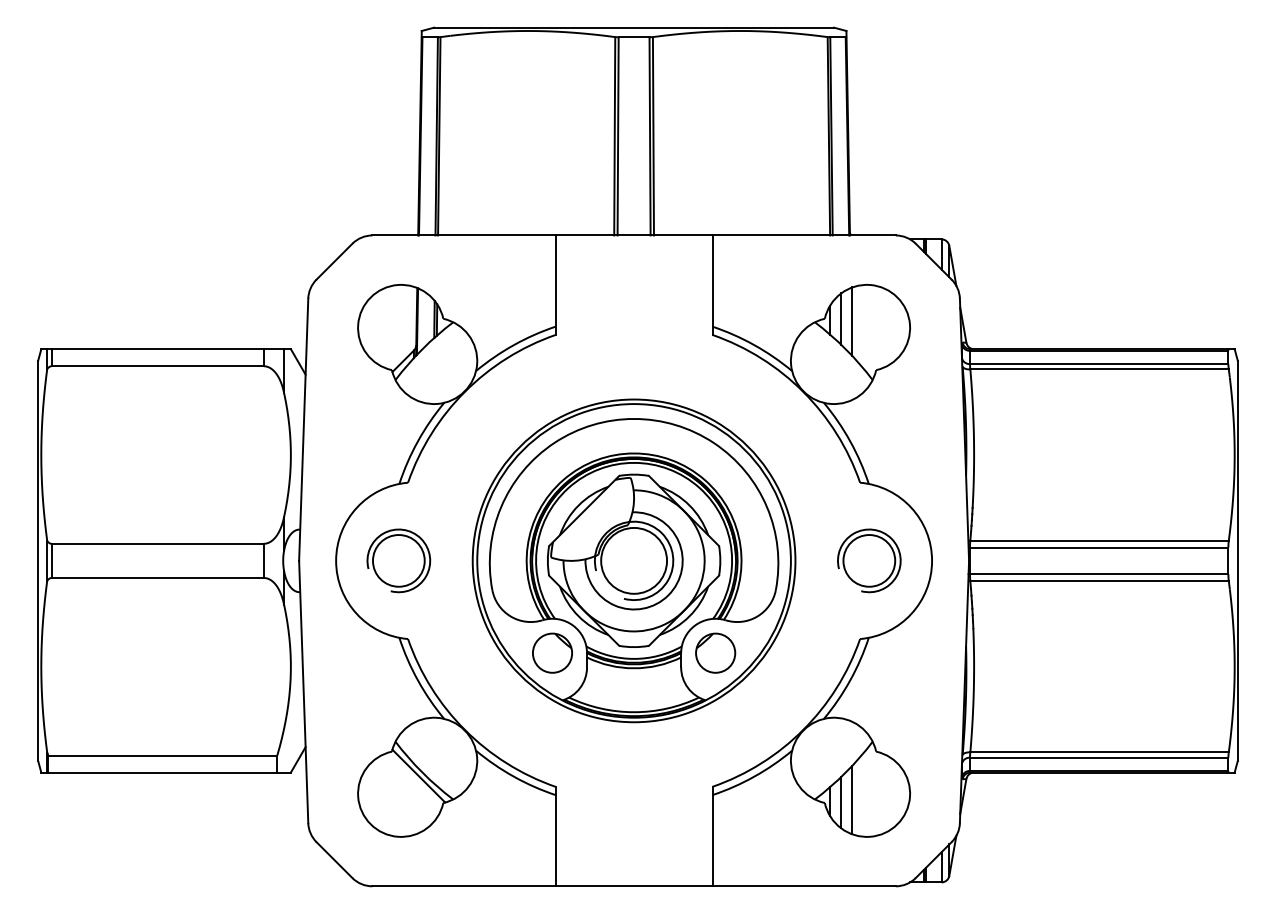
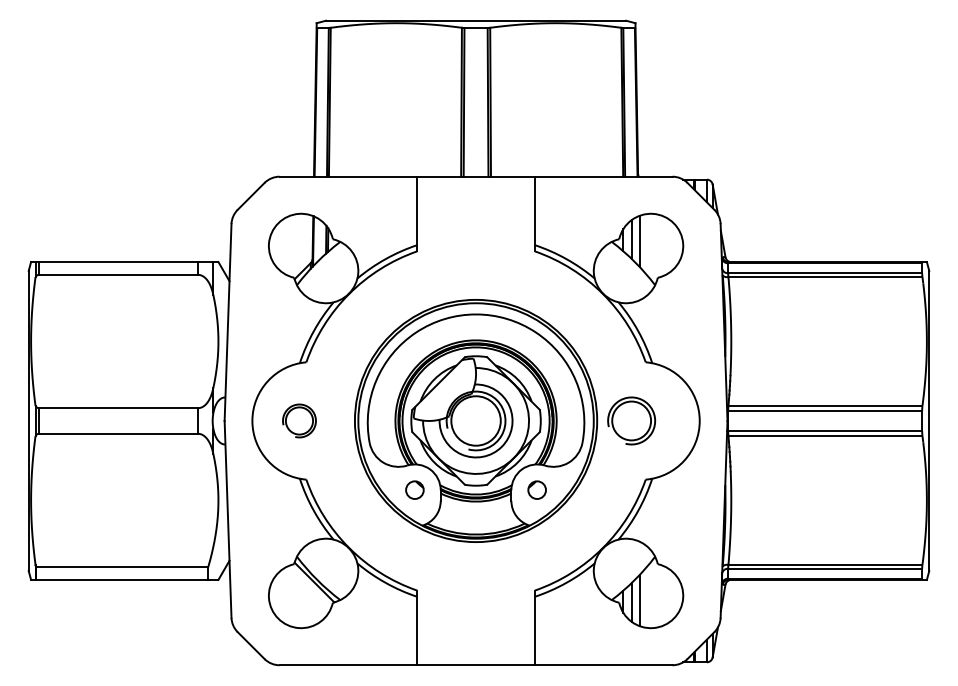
part: (398, 560) -> (299, 420), size x0.7
part: (869, 560) -> (631, 420), moved
part: (552, 652) -> (414, 489), size x0.6
part: (714, 652) -> (536, 489), size x0.6

